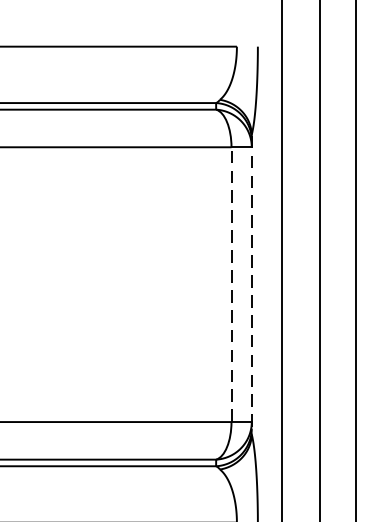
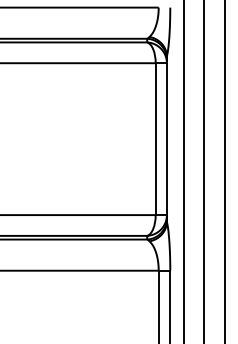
line: (231, 285) -> (155, 139), dashed -> solid
line: (251, 285) -> (166, 139), dashed -> solid

